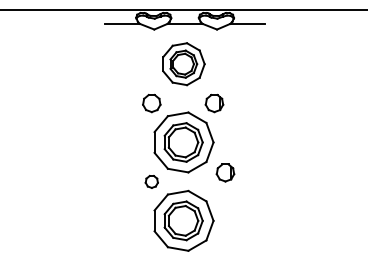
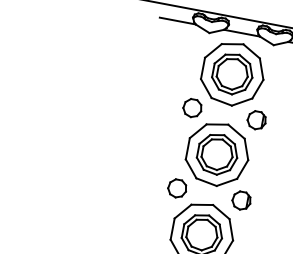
part: (183, 64) -> (232, 74), size x1.43
part: (225, 172) -> (241, 200), moved
part: (151, 181) -> (177, 188), size x1.43

